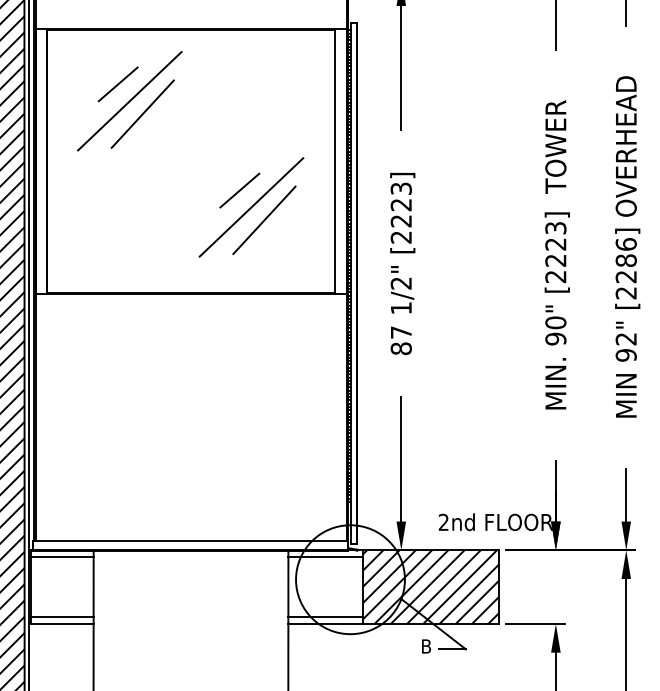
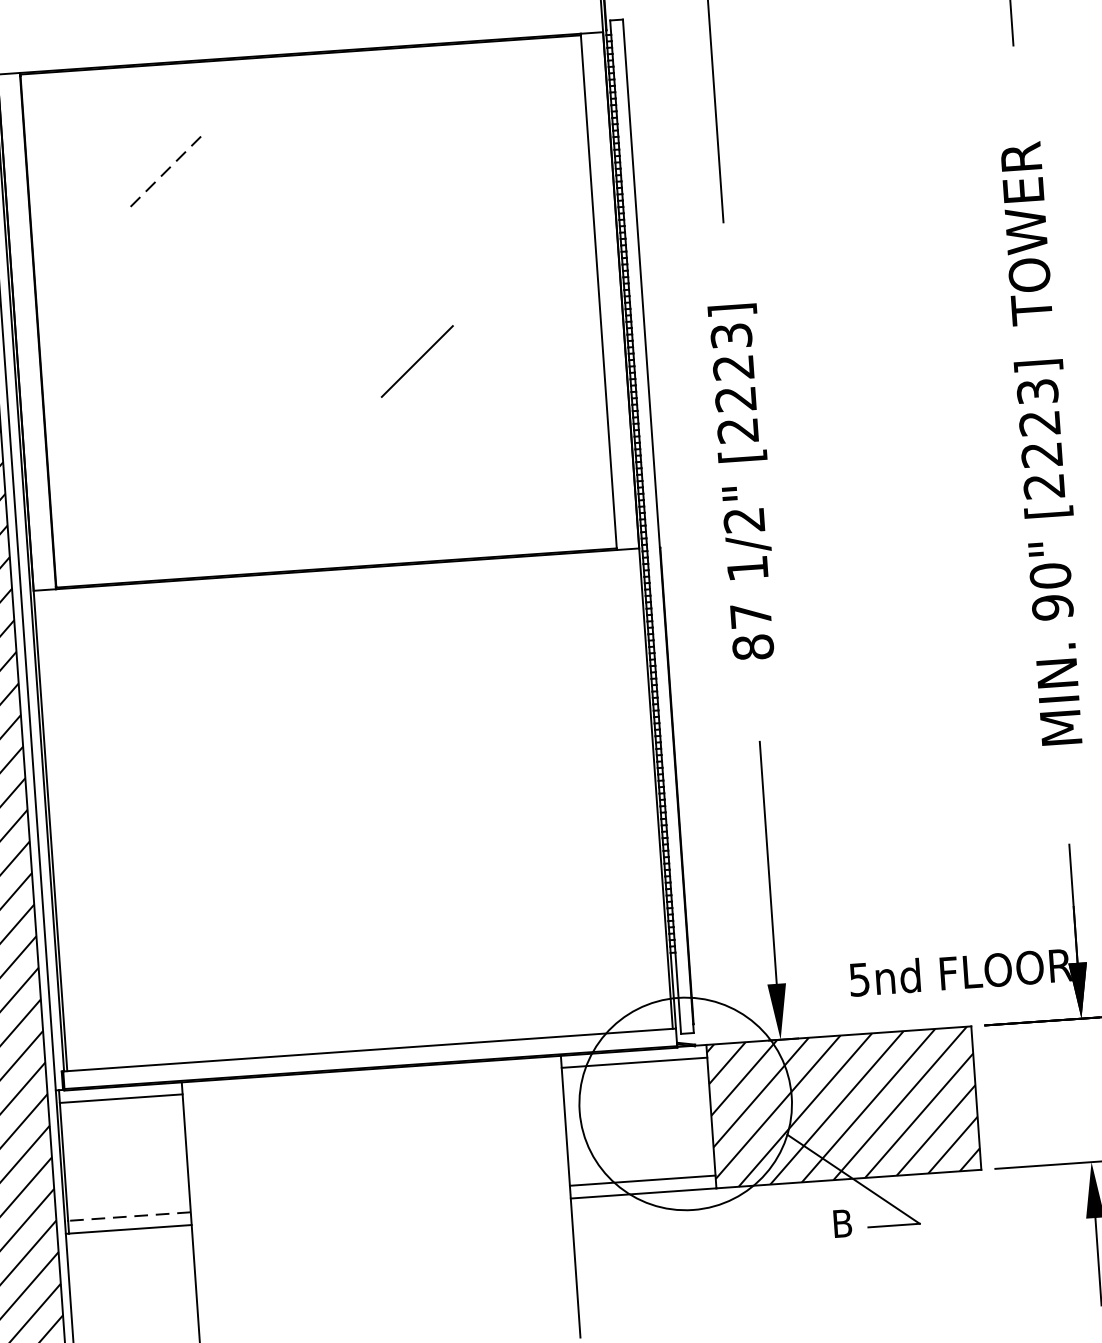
line: (118, 84) -> (166, 171), solid -> dashed
line: (129, 101) -> (190, 203), removed
line: (142, 113) -> (217, 224), removed
line: (251, 207) -> (442, 392), removed
line: (264, 220) -> (469, 416), removed
text: (443, 522) -> (858, 979), 2nd -> 5nd
line: (62, 617) -> (130, 1216), solid -> dashed

